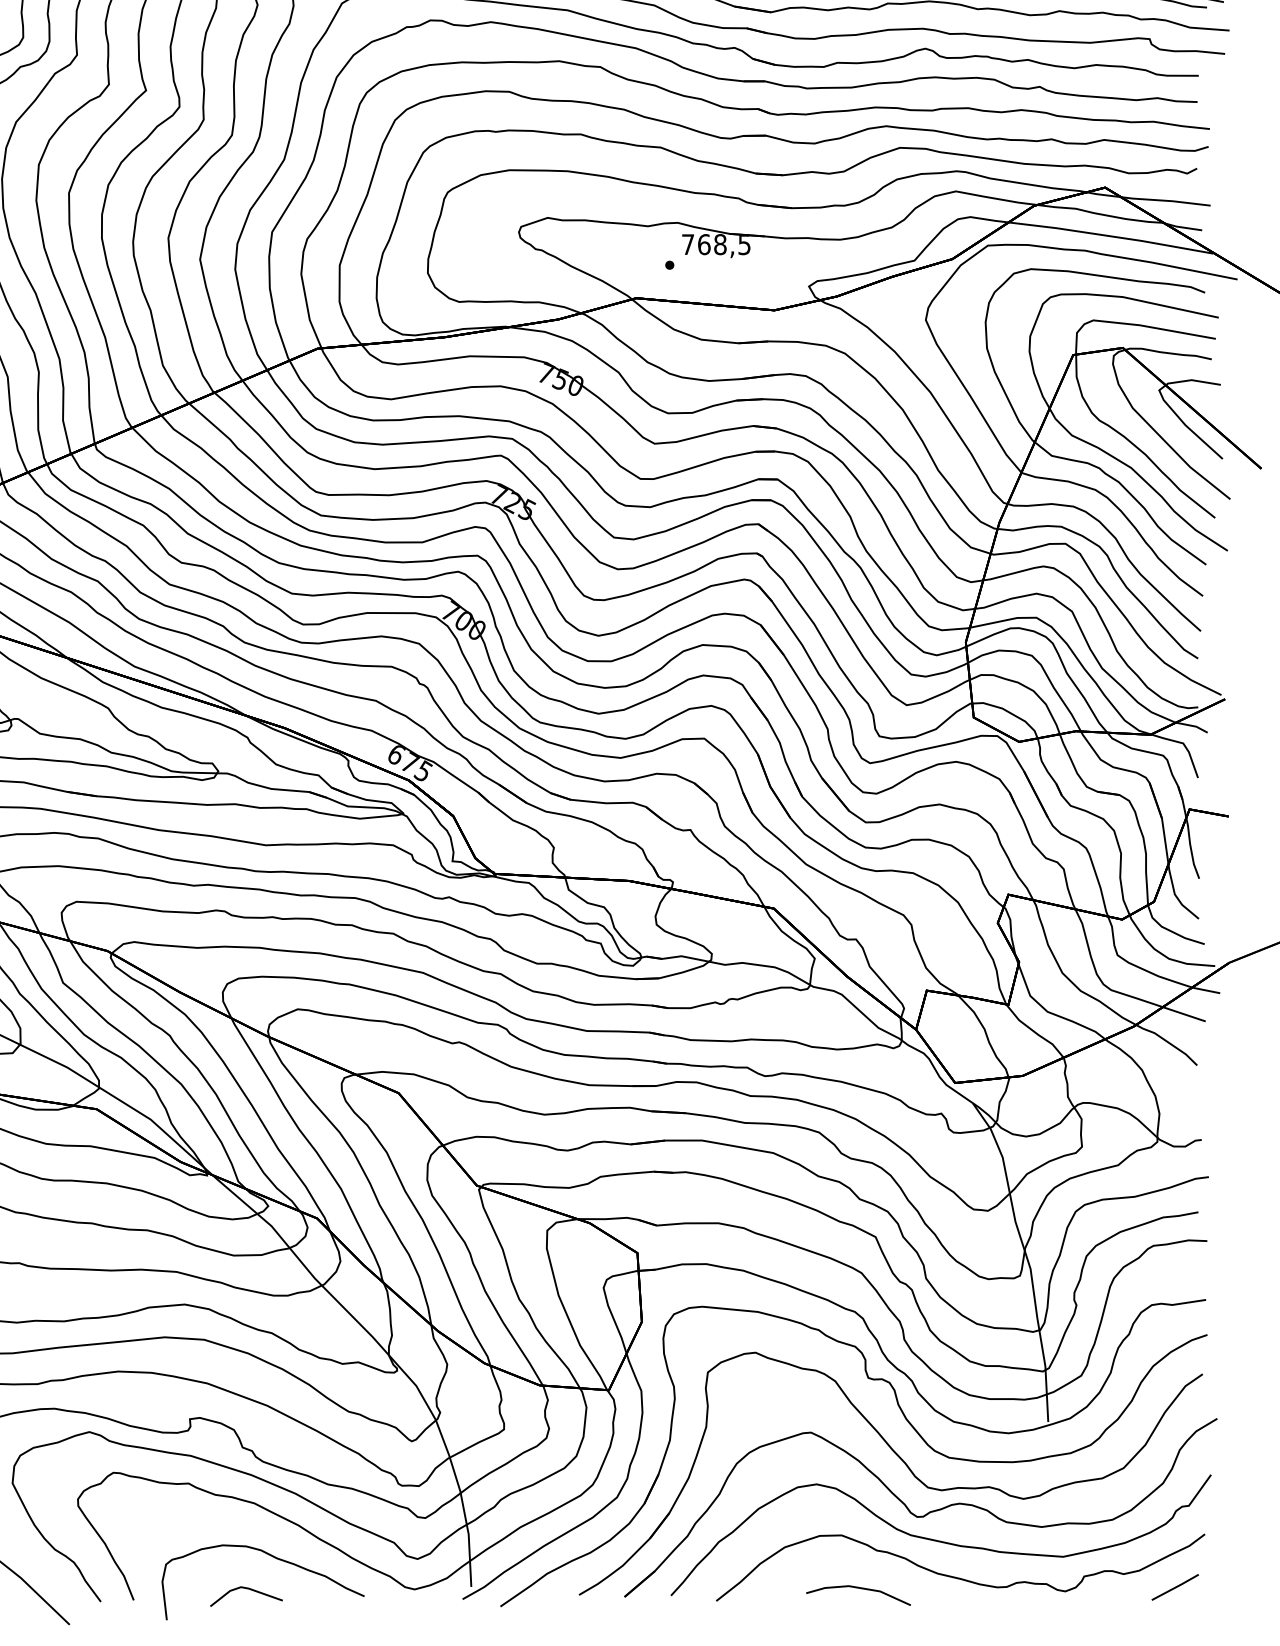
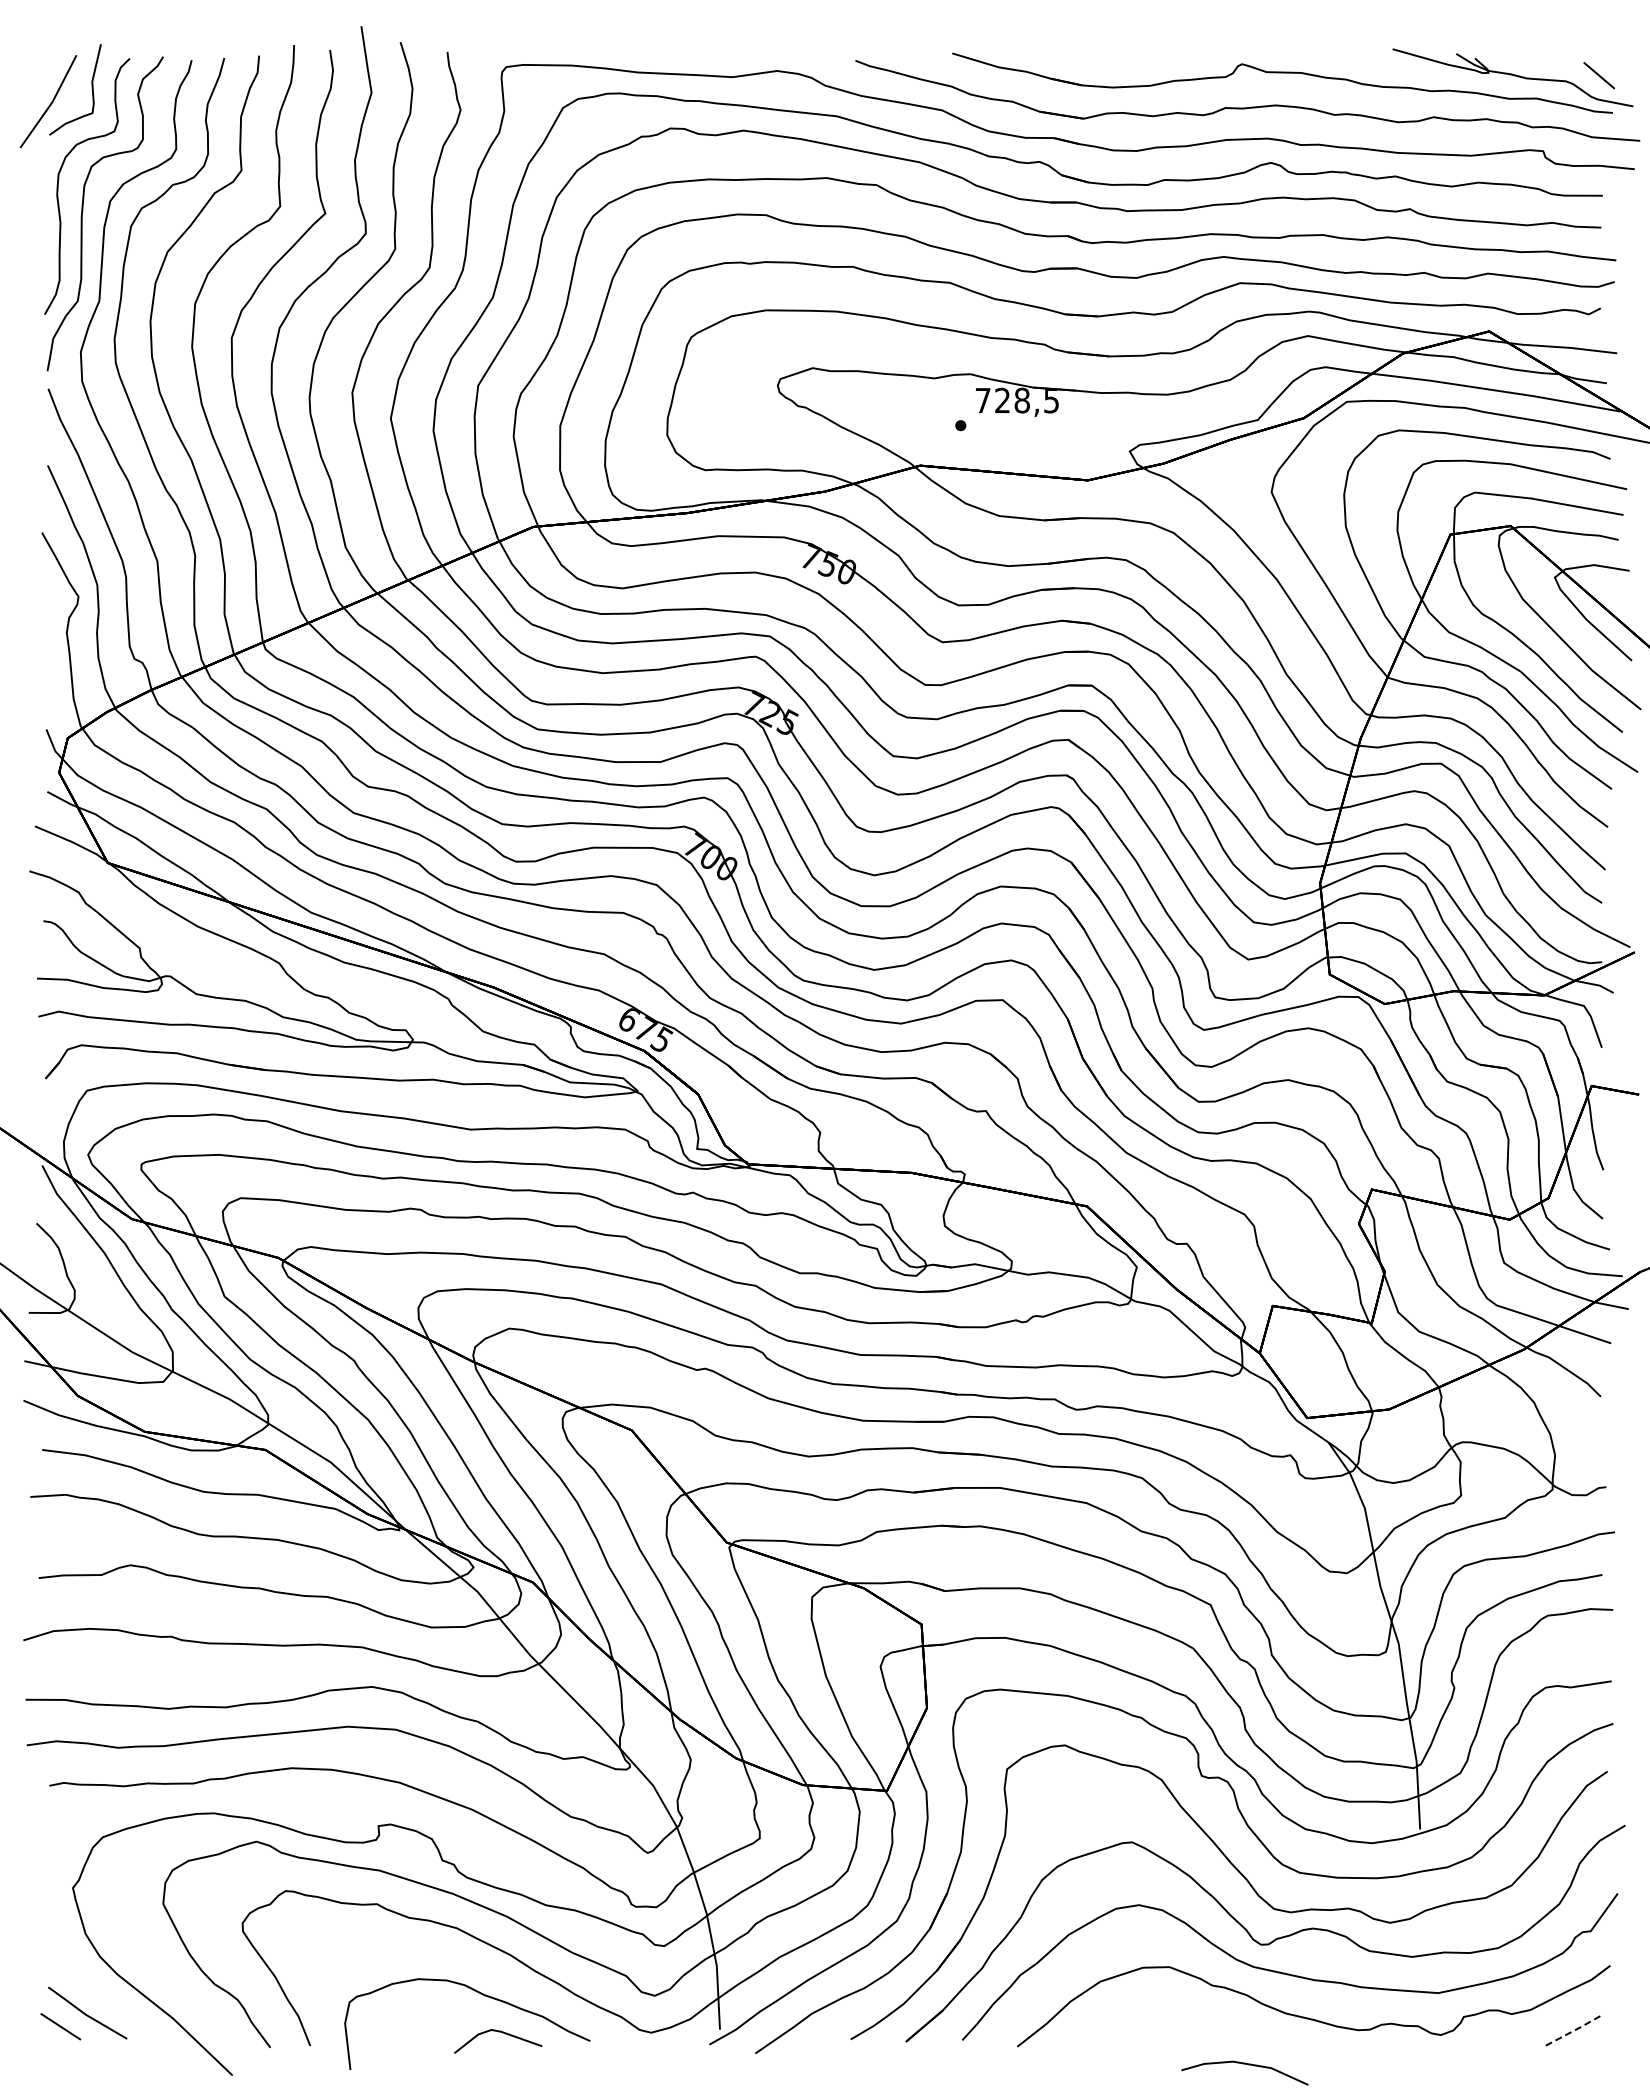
text: (704, 244) -> (1002, 400), 768,5 -> 728,5
line: (1176, 1587) -> (1575, 2030), solid -> dashed
line: (858, 1588) -> (1244, 2064), moved
line: (250, 1590) -> (502, 2033), moved

